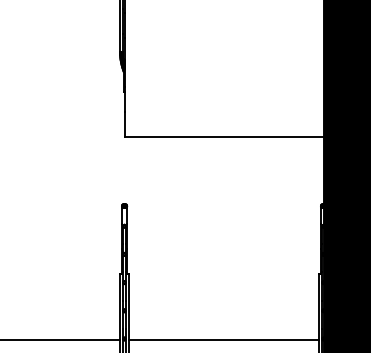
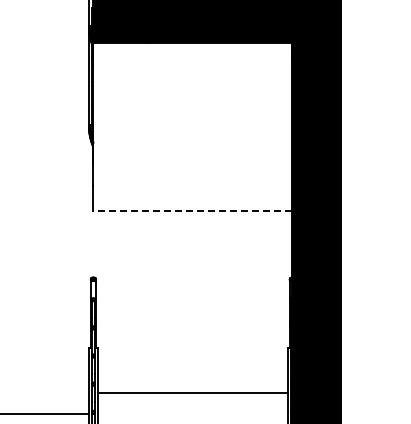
line: (223, 137) -> (192, 210), solid -> dashed
line: (223, 340) -> (192, 392), moved

